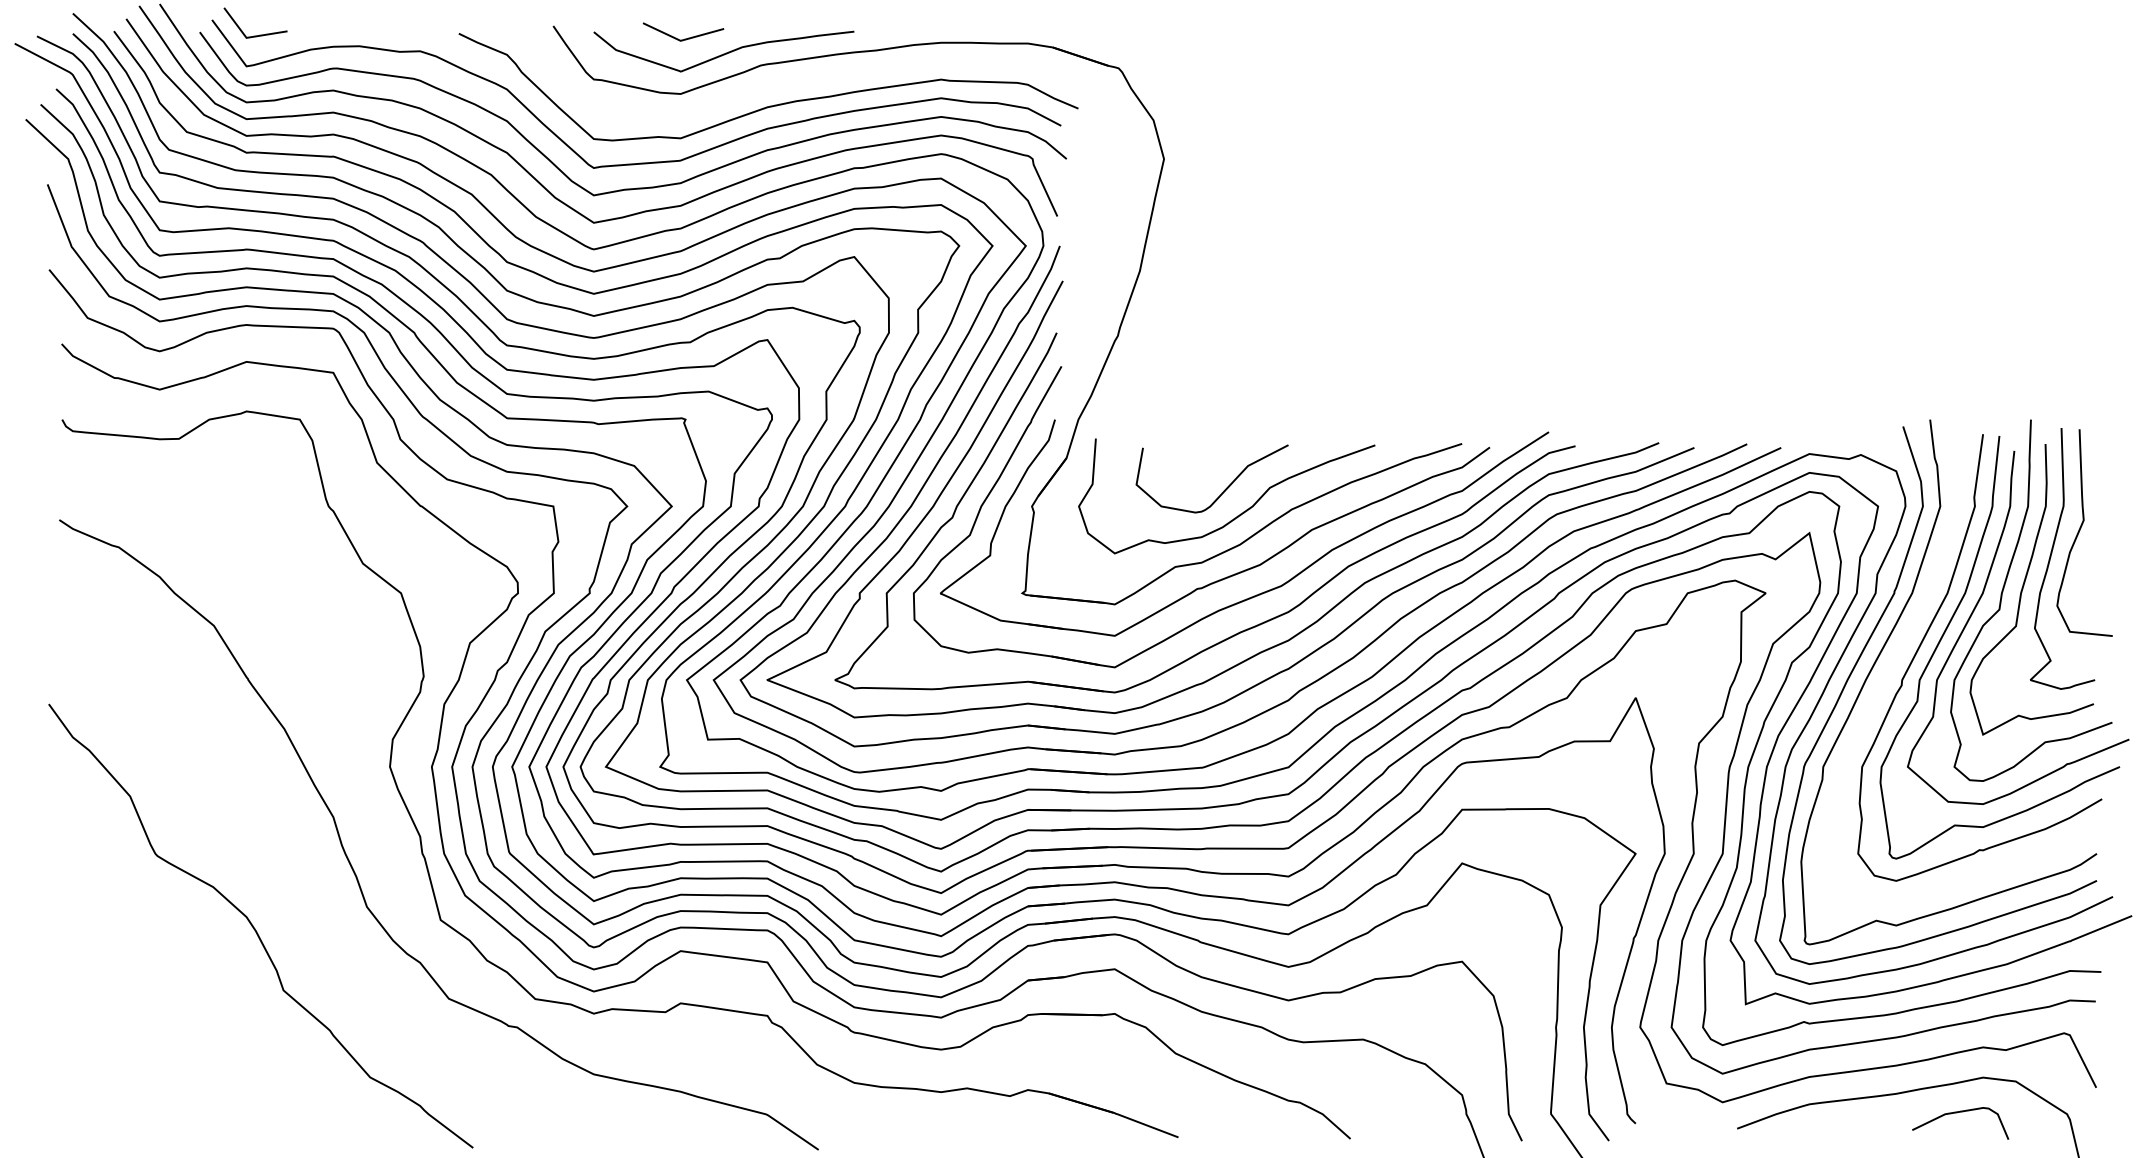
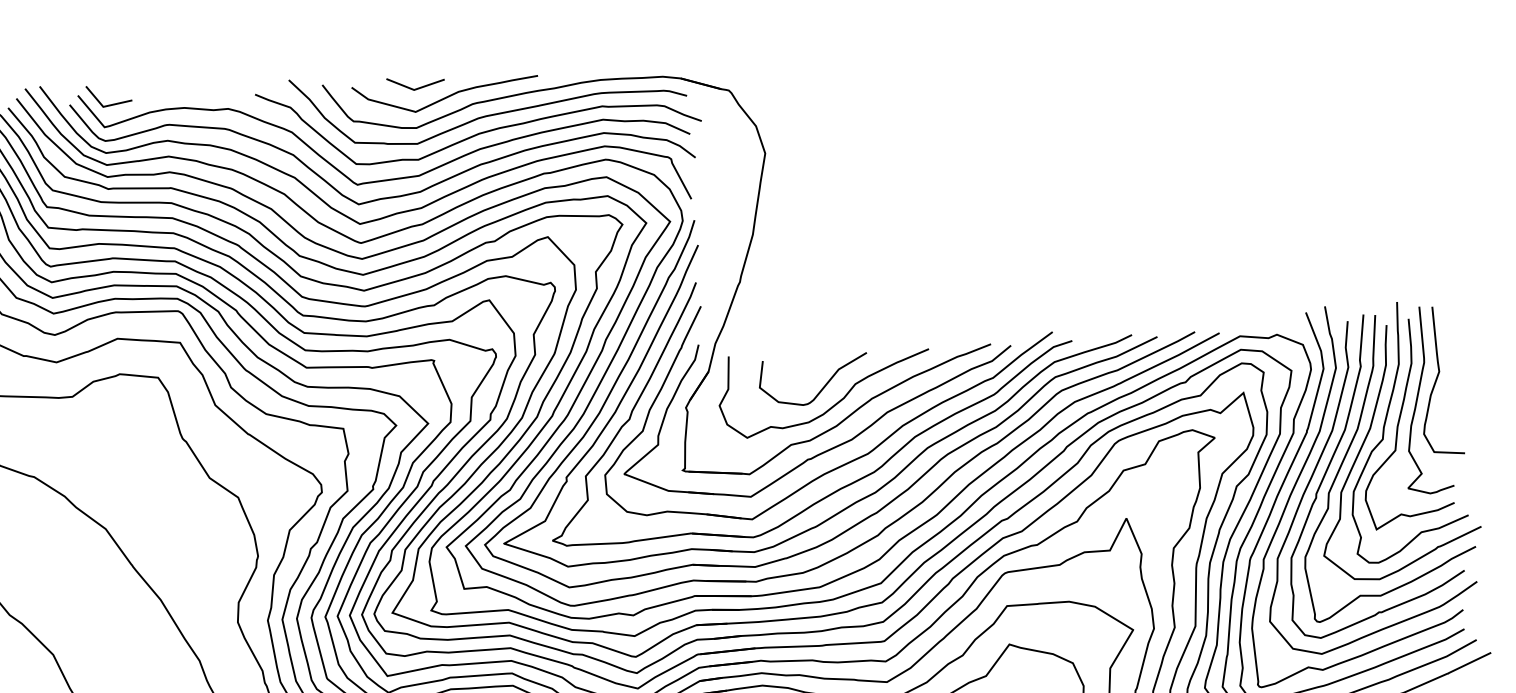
curve: (784, 81) -> (490, 114), added
curve: (1906, 640) -> (1317, 465), added

